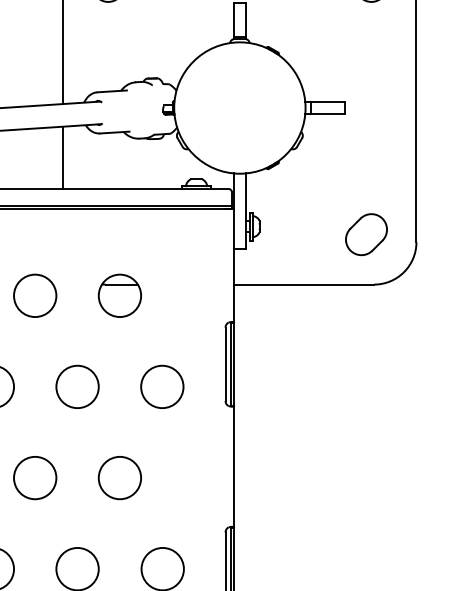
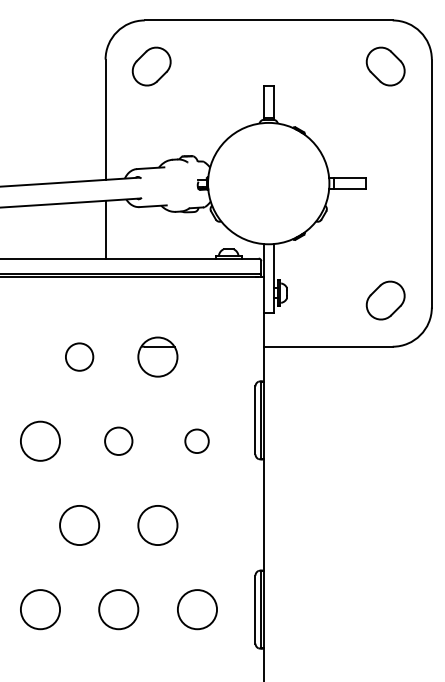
circle: (35, 295) -> (79, 356), size x0.7
circle: (77, 386) -> (118, 440), size x0.7
circle: (161, 386) -> (196, 440), size x0.6

